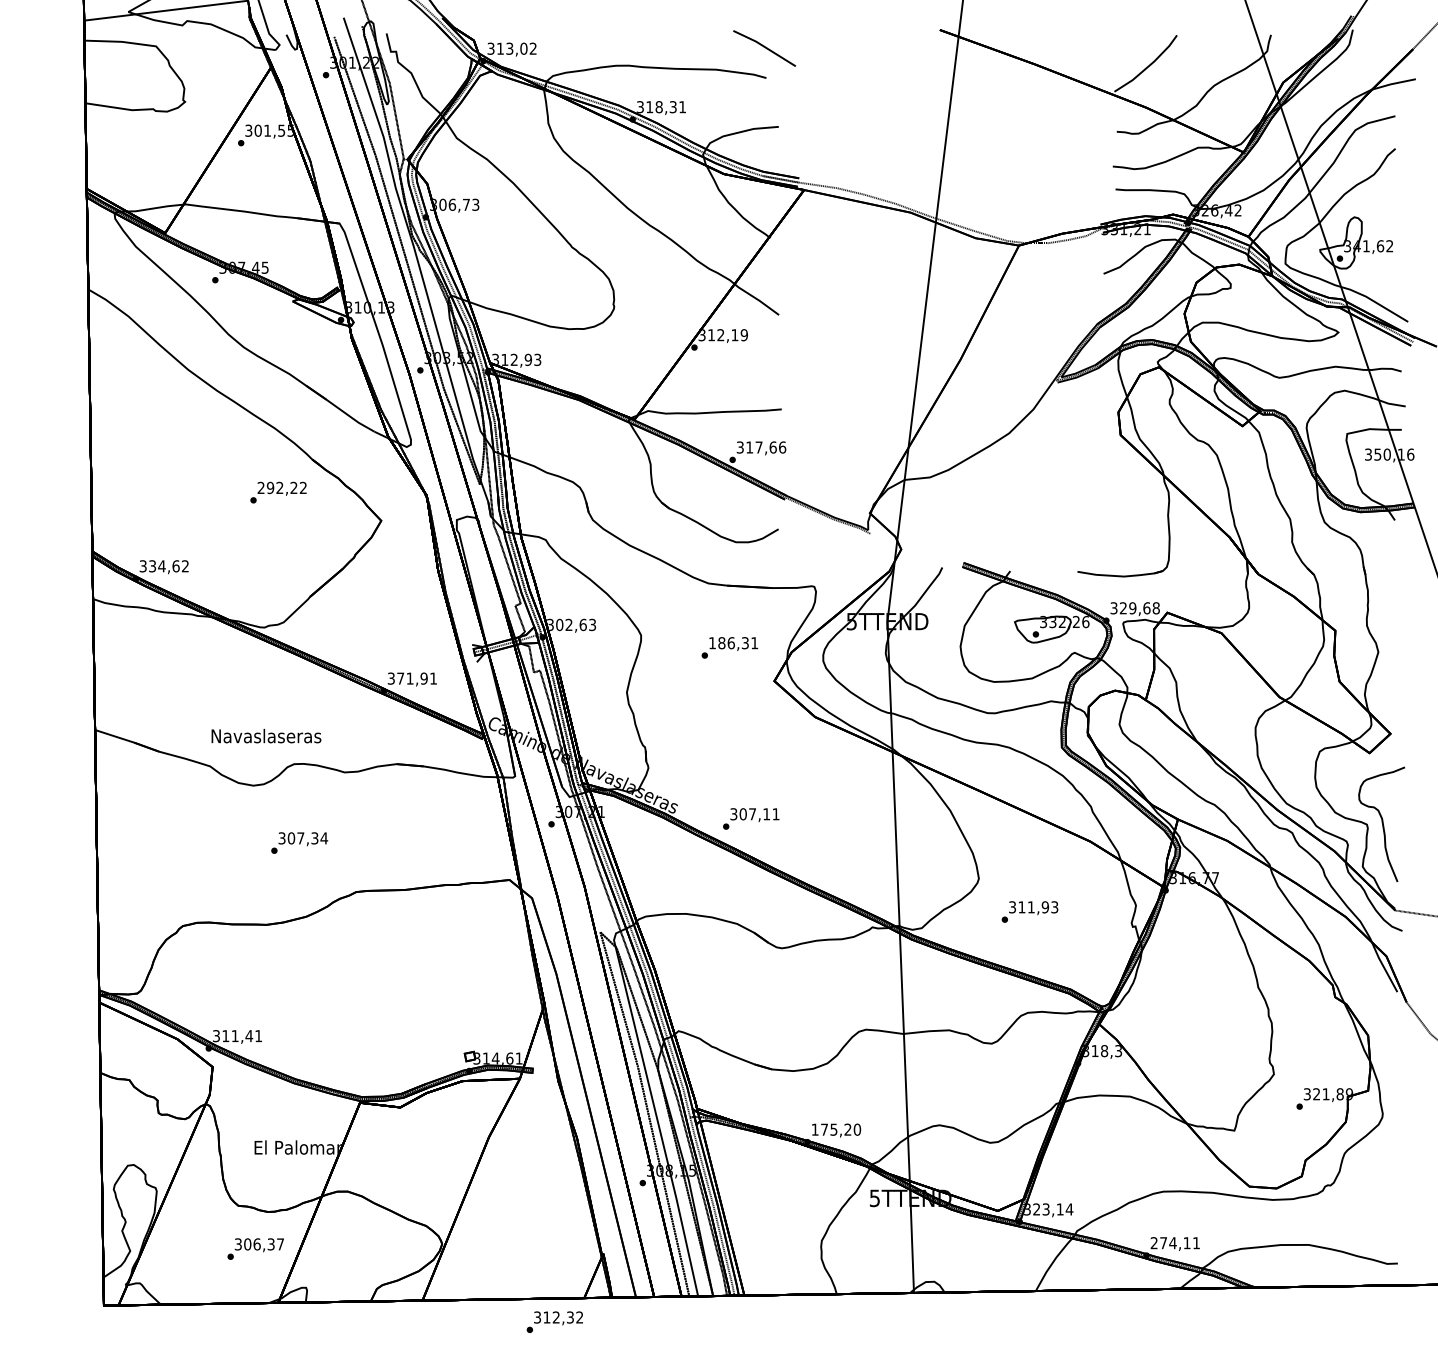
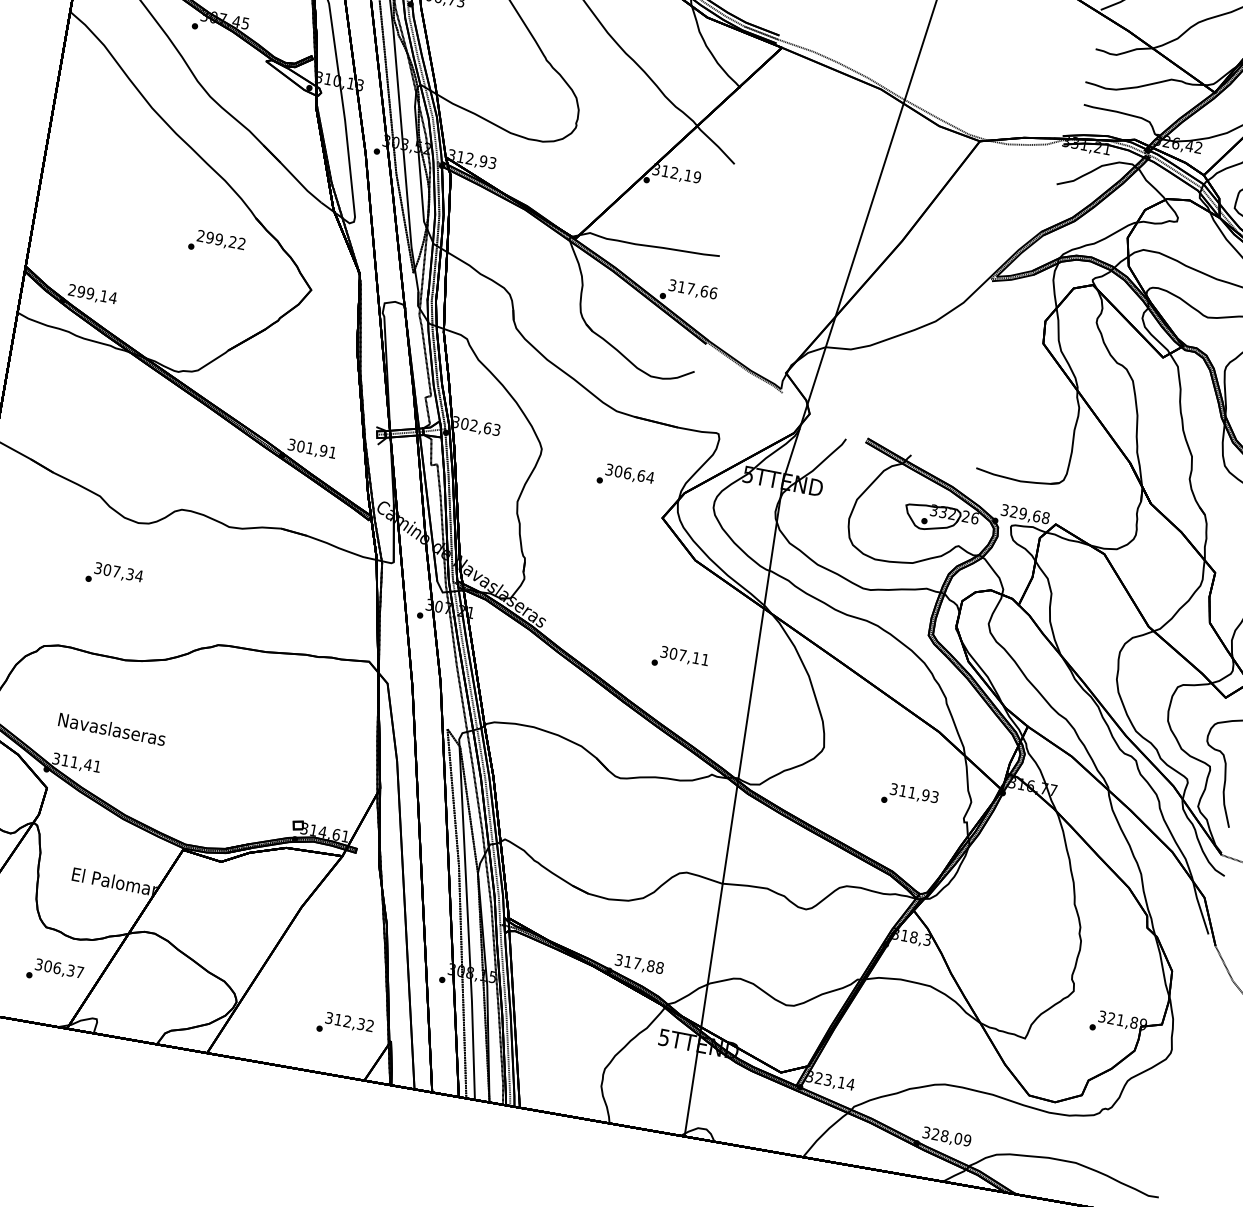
text: (279, 488) -> (218, 239), 292,22 -> 299,22
text: (164, 566) -> (92, 294), 334,62 -> 299,14
text: (733, 643) -> (629, 474), 186,31 -> 306,64
text: (400, 678) -> (300, 446), 371,91 -> 301,91
text: (266, 736) -> (112, 729), moved
text: (751, 818) -> (680, 659), moved
text: (299, 842) -> (114, 575), moved
text: (1029, 911) -> (909, 796), moved
text: (836, 1129) -> (639, 963), 175,20 -> 317,88
text: (1175, 1243) -> (947, 1136), 274,11 -> 328,09
text: (554, 1321) -> (344, 1025), moved

